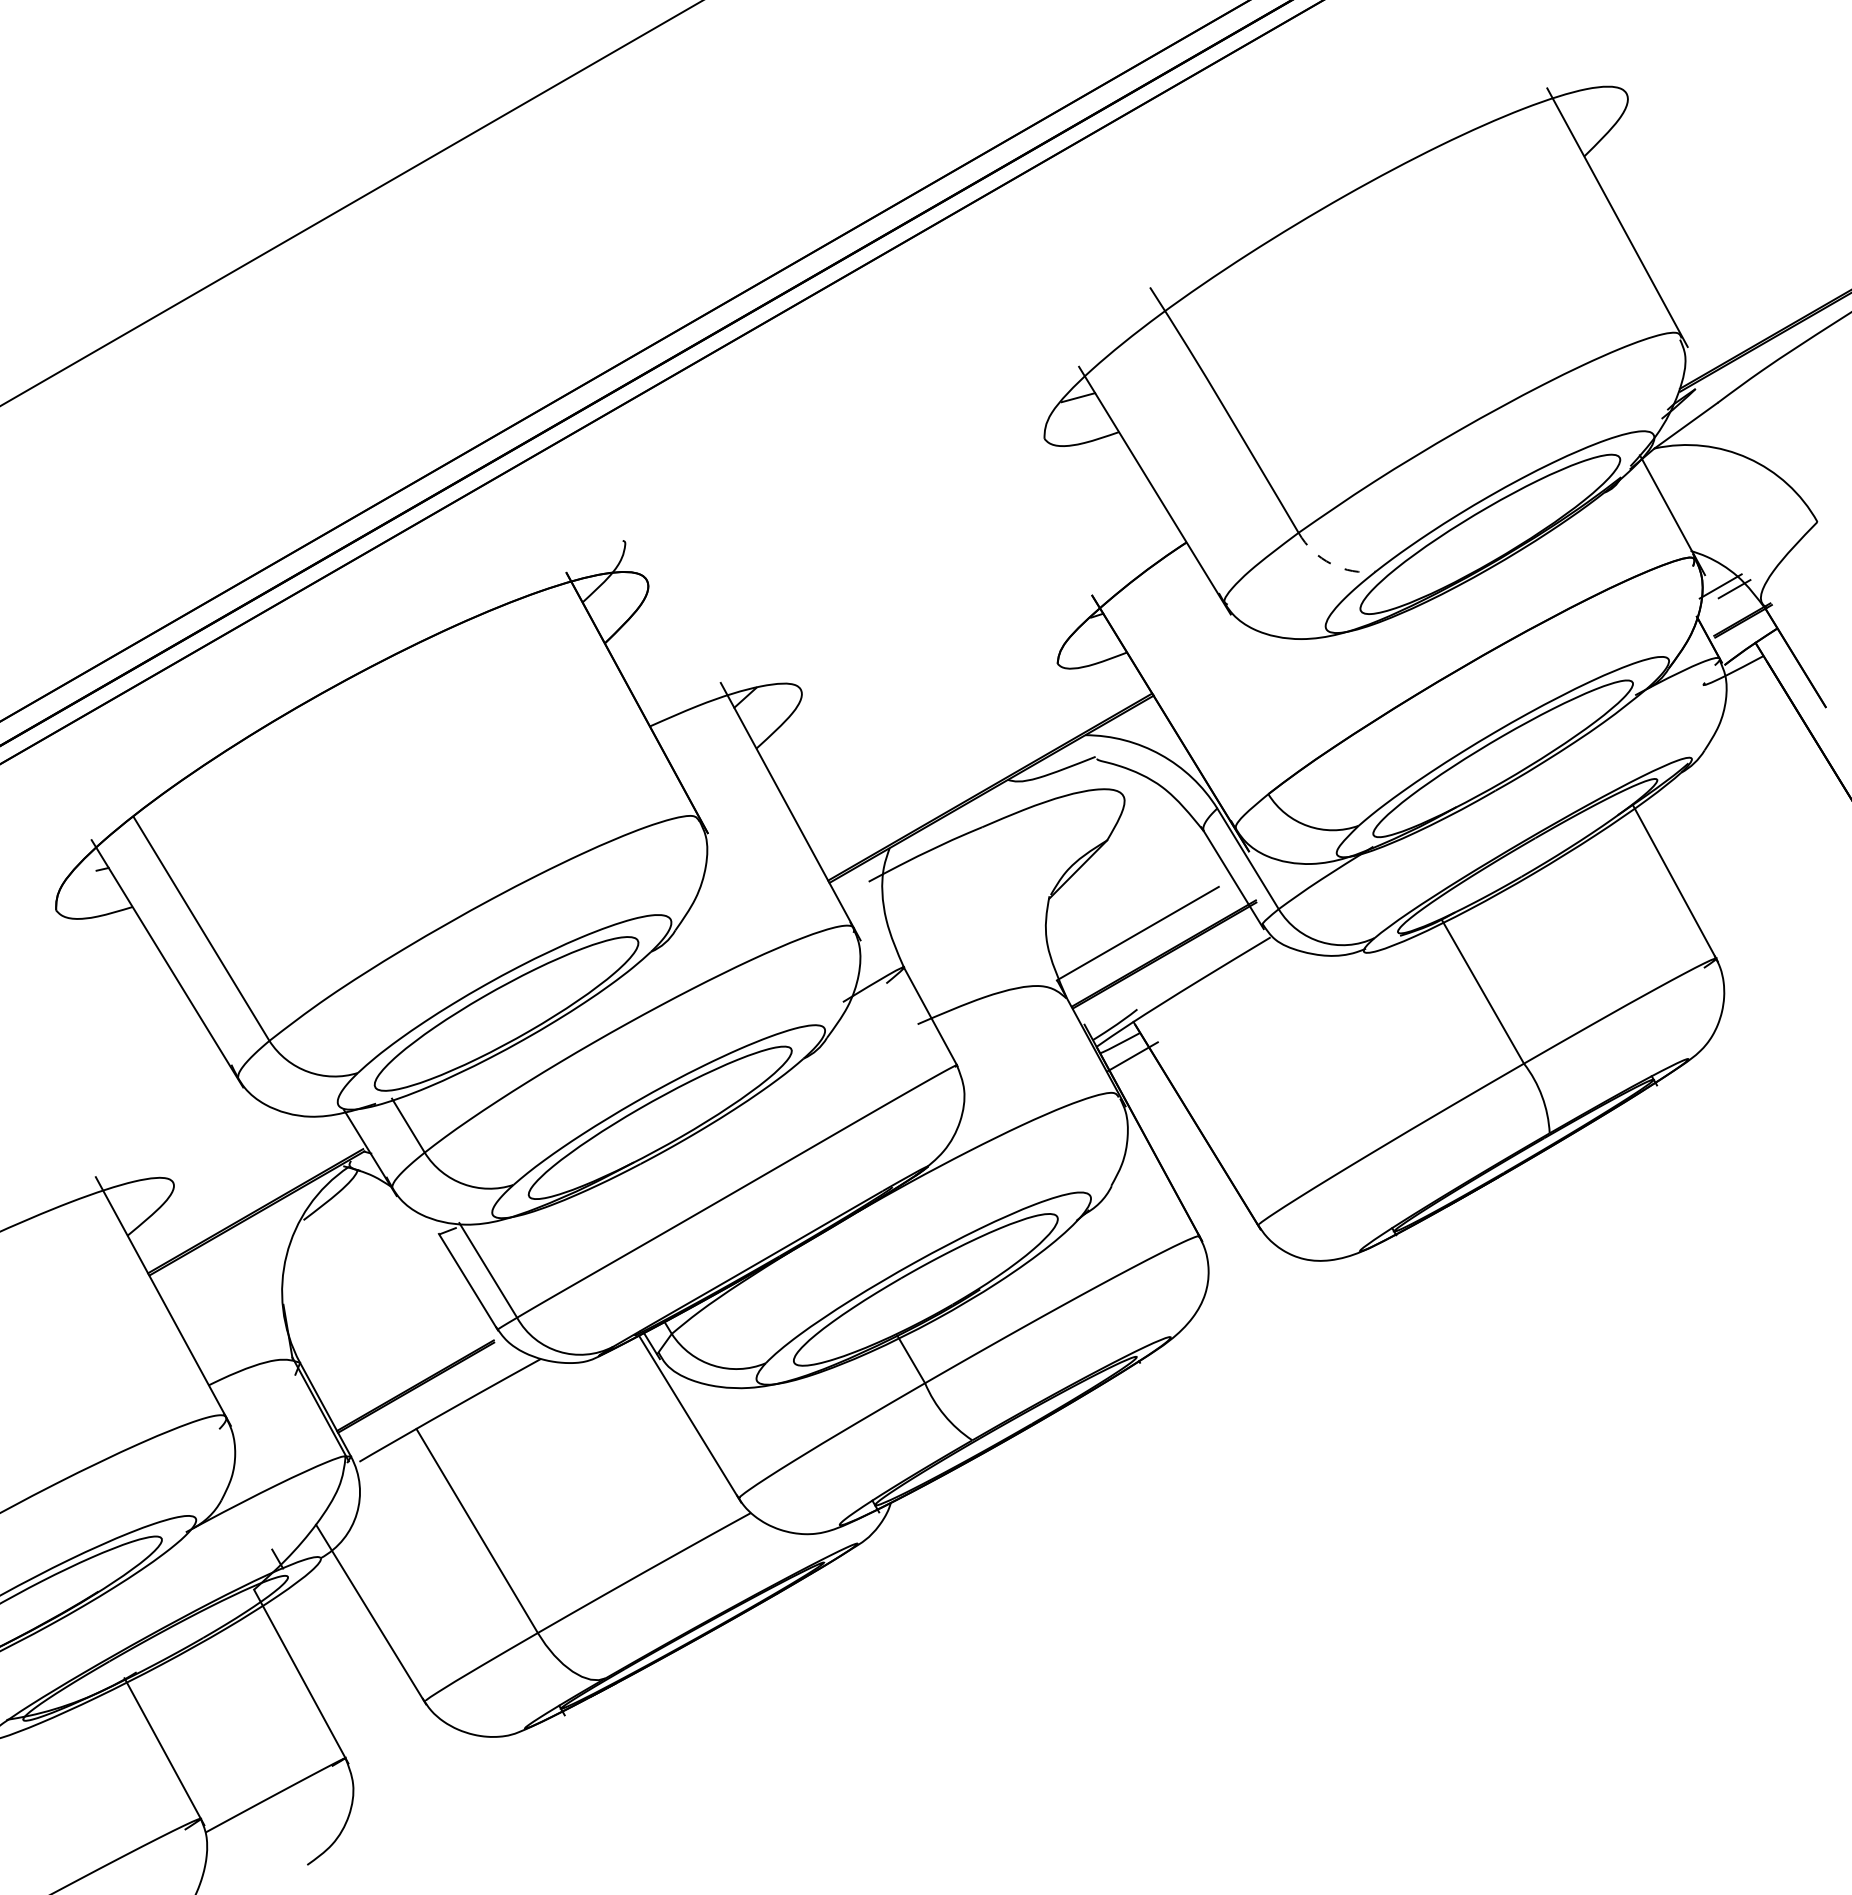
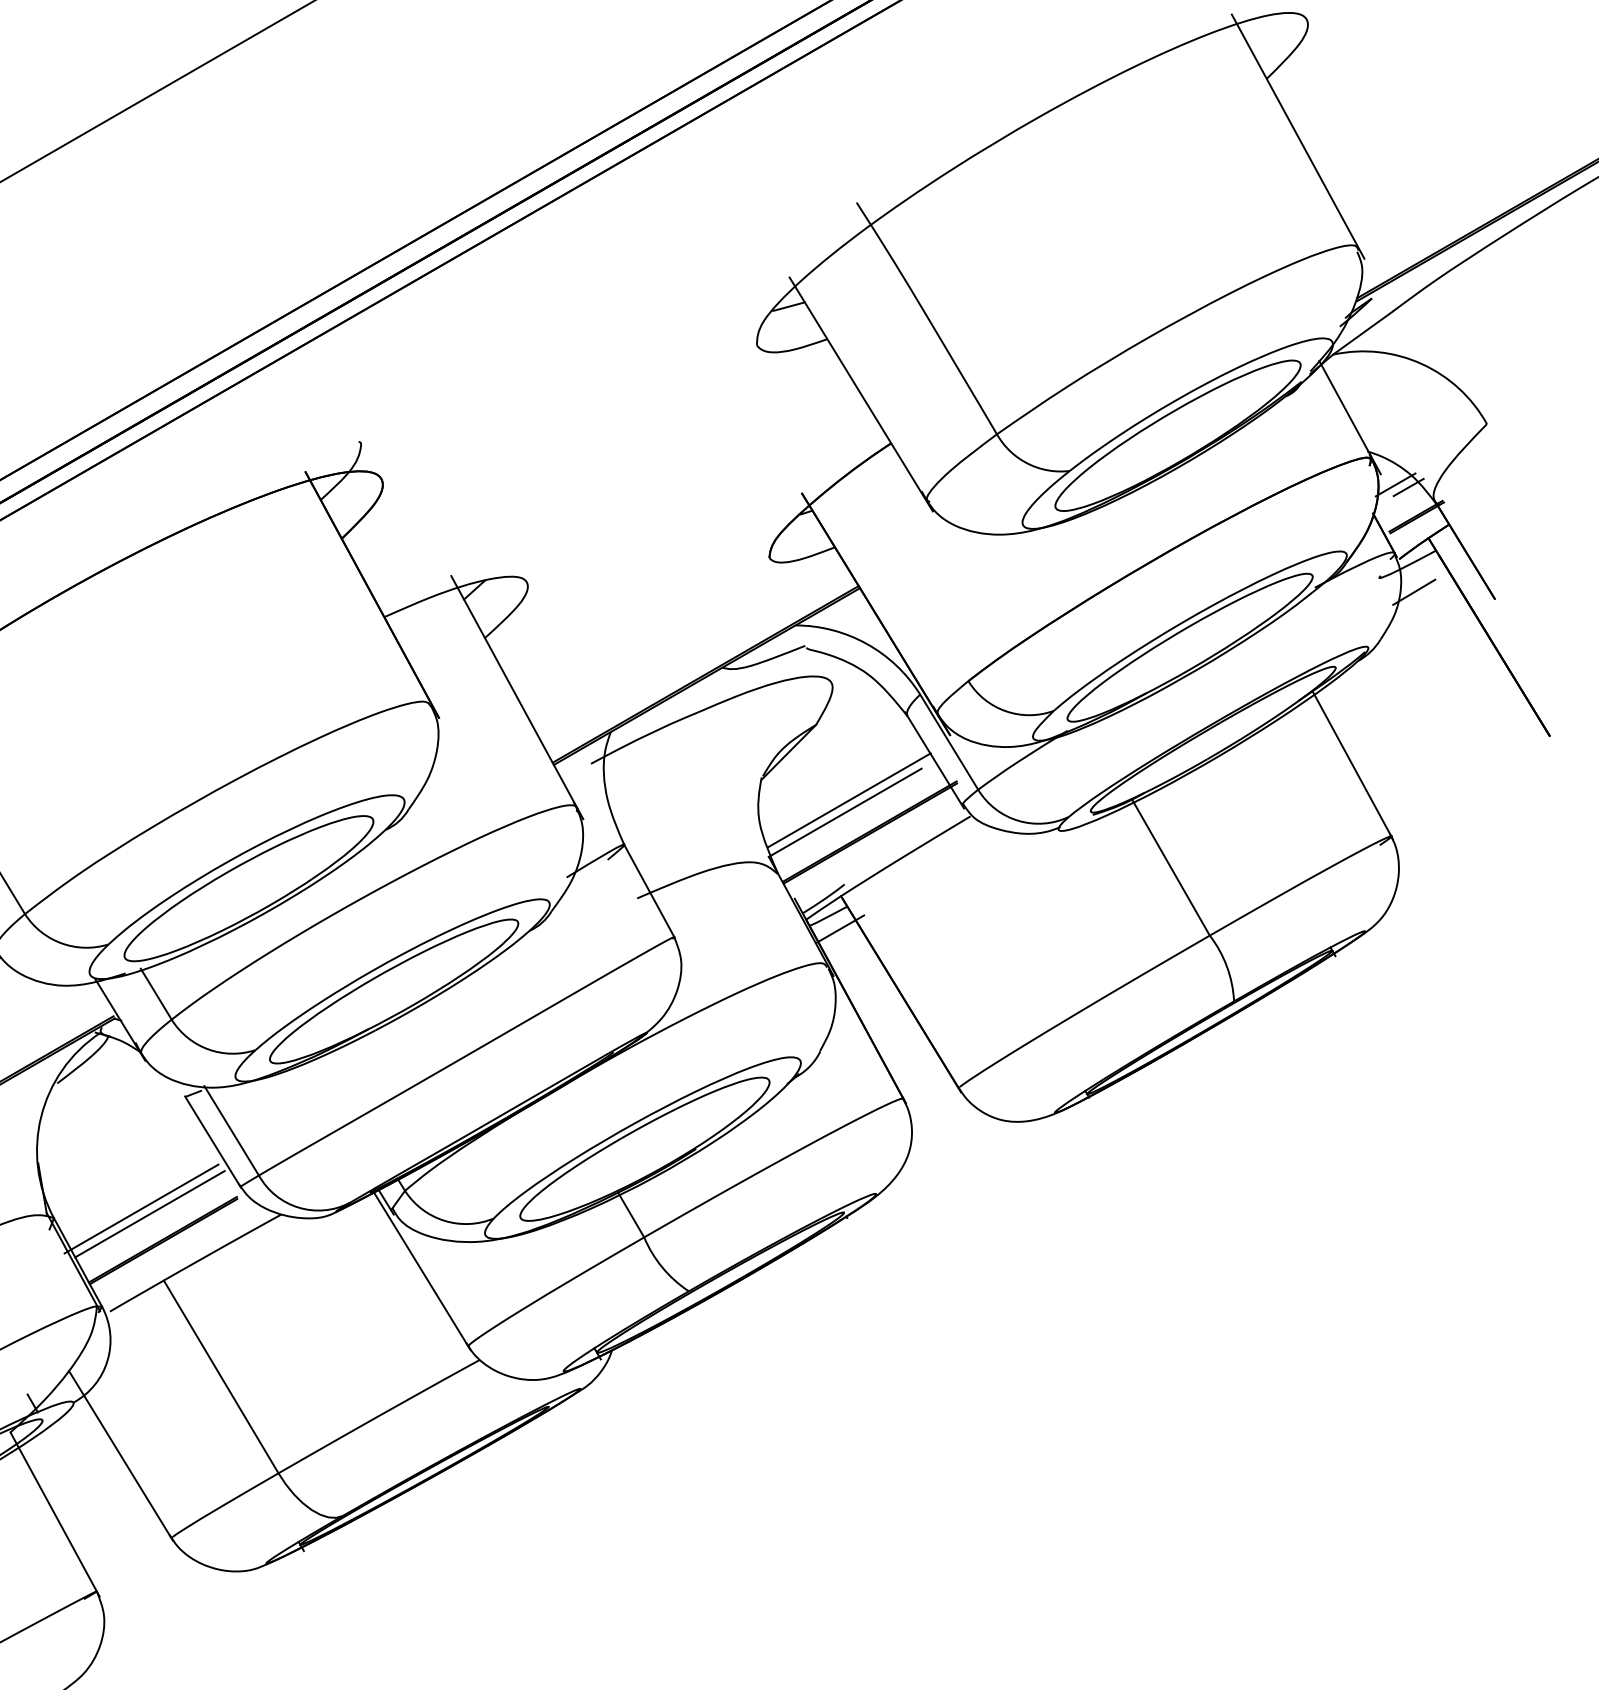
arc: (1331, 563) -> (1028, 463), dashed -> solid
line: (1740, 699) -> (1414, 591), added
line: (1142, 919) -> (849, 799), added
line: (392, 1353) -> (141, 1209), added
line: (401, 1358) -> (149, 1214), added

